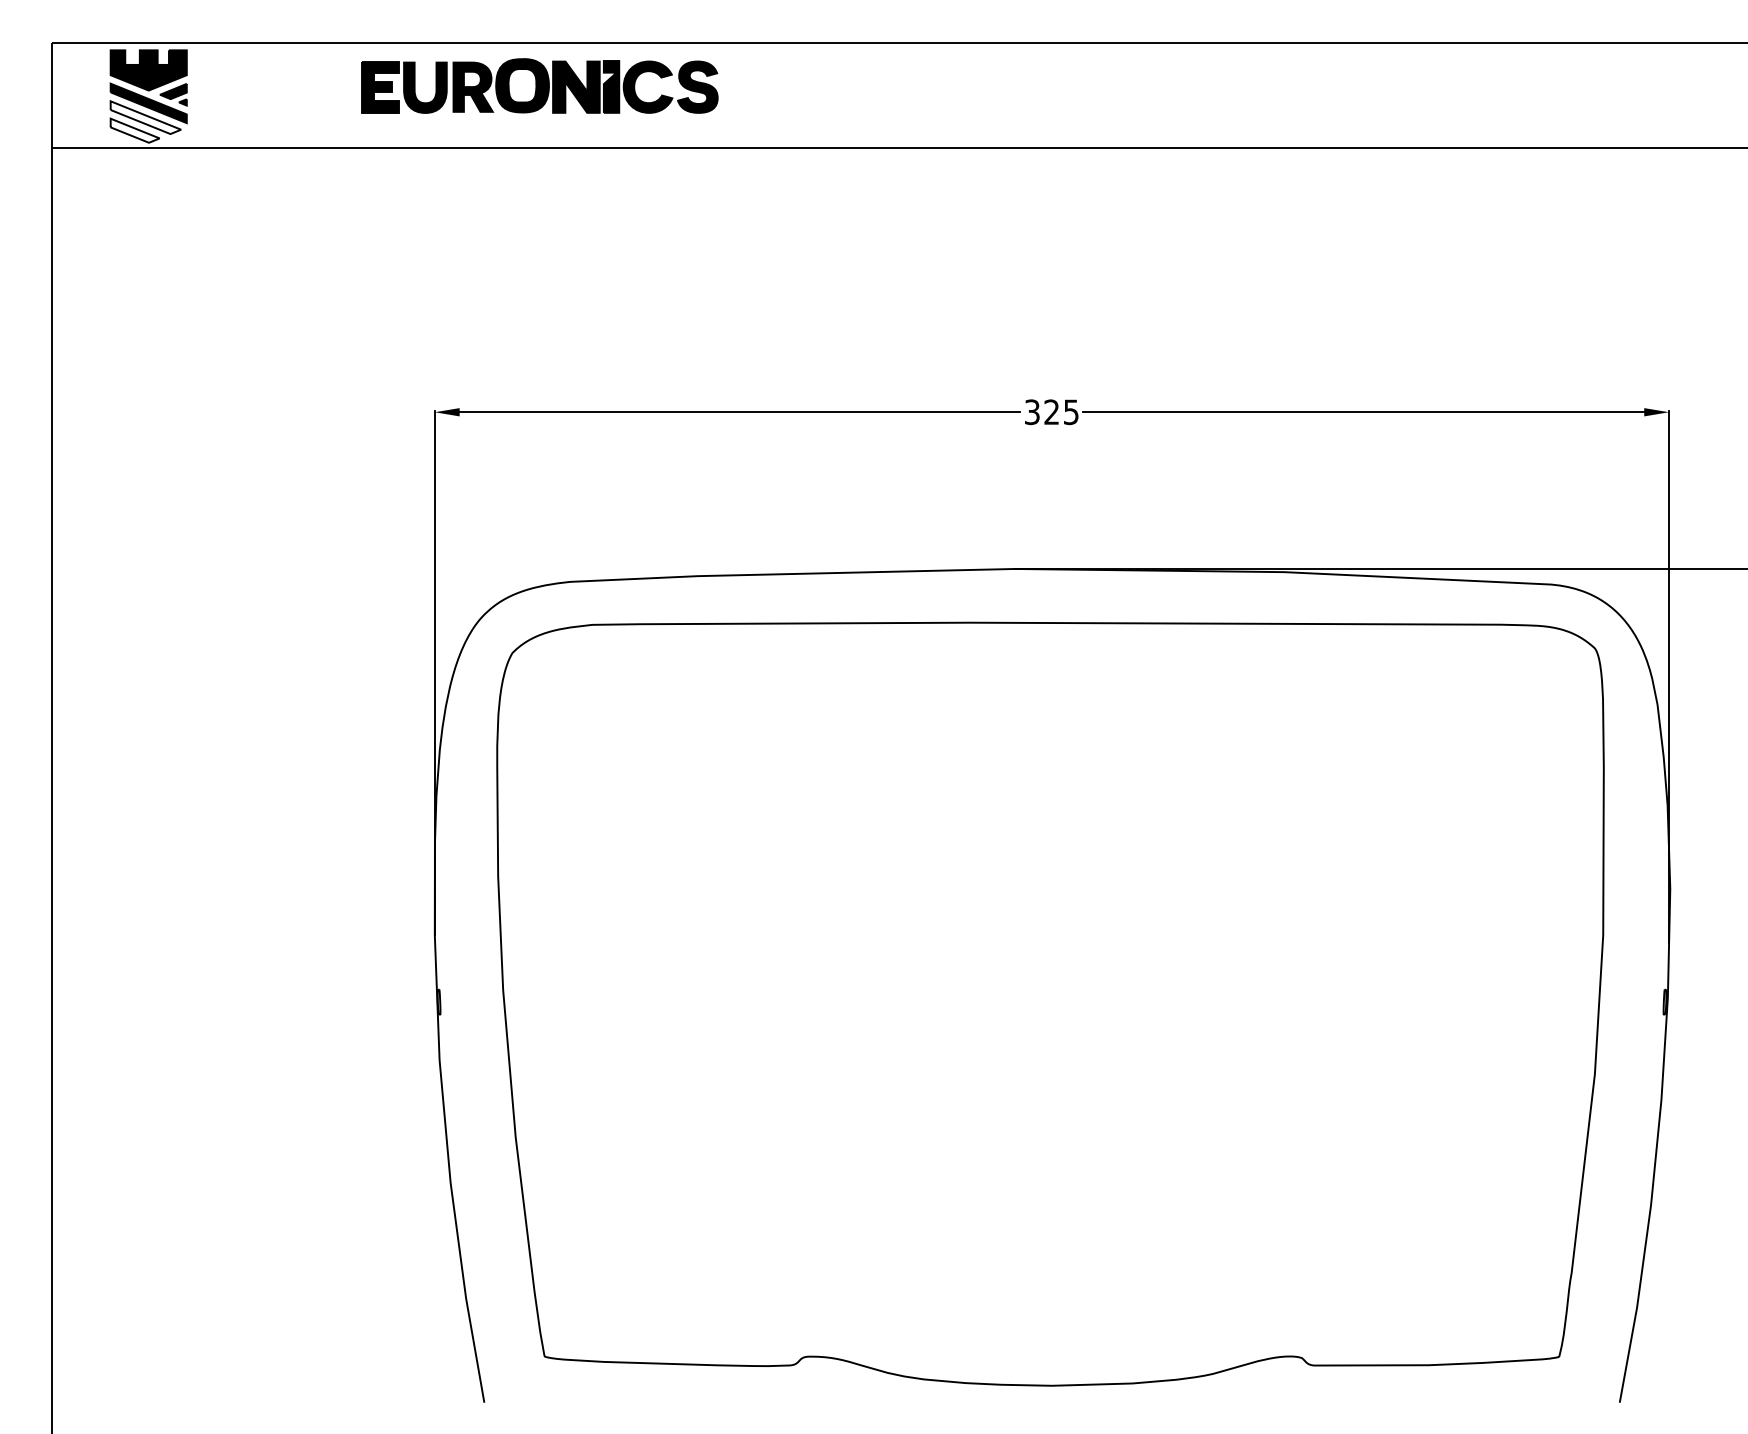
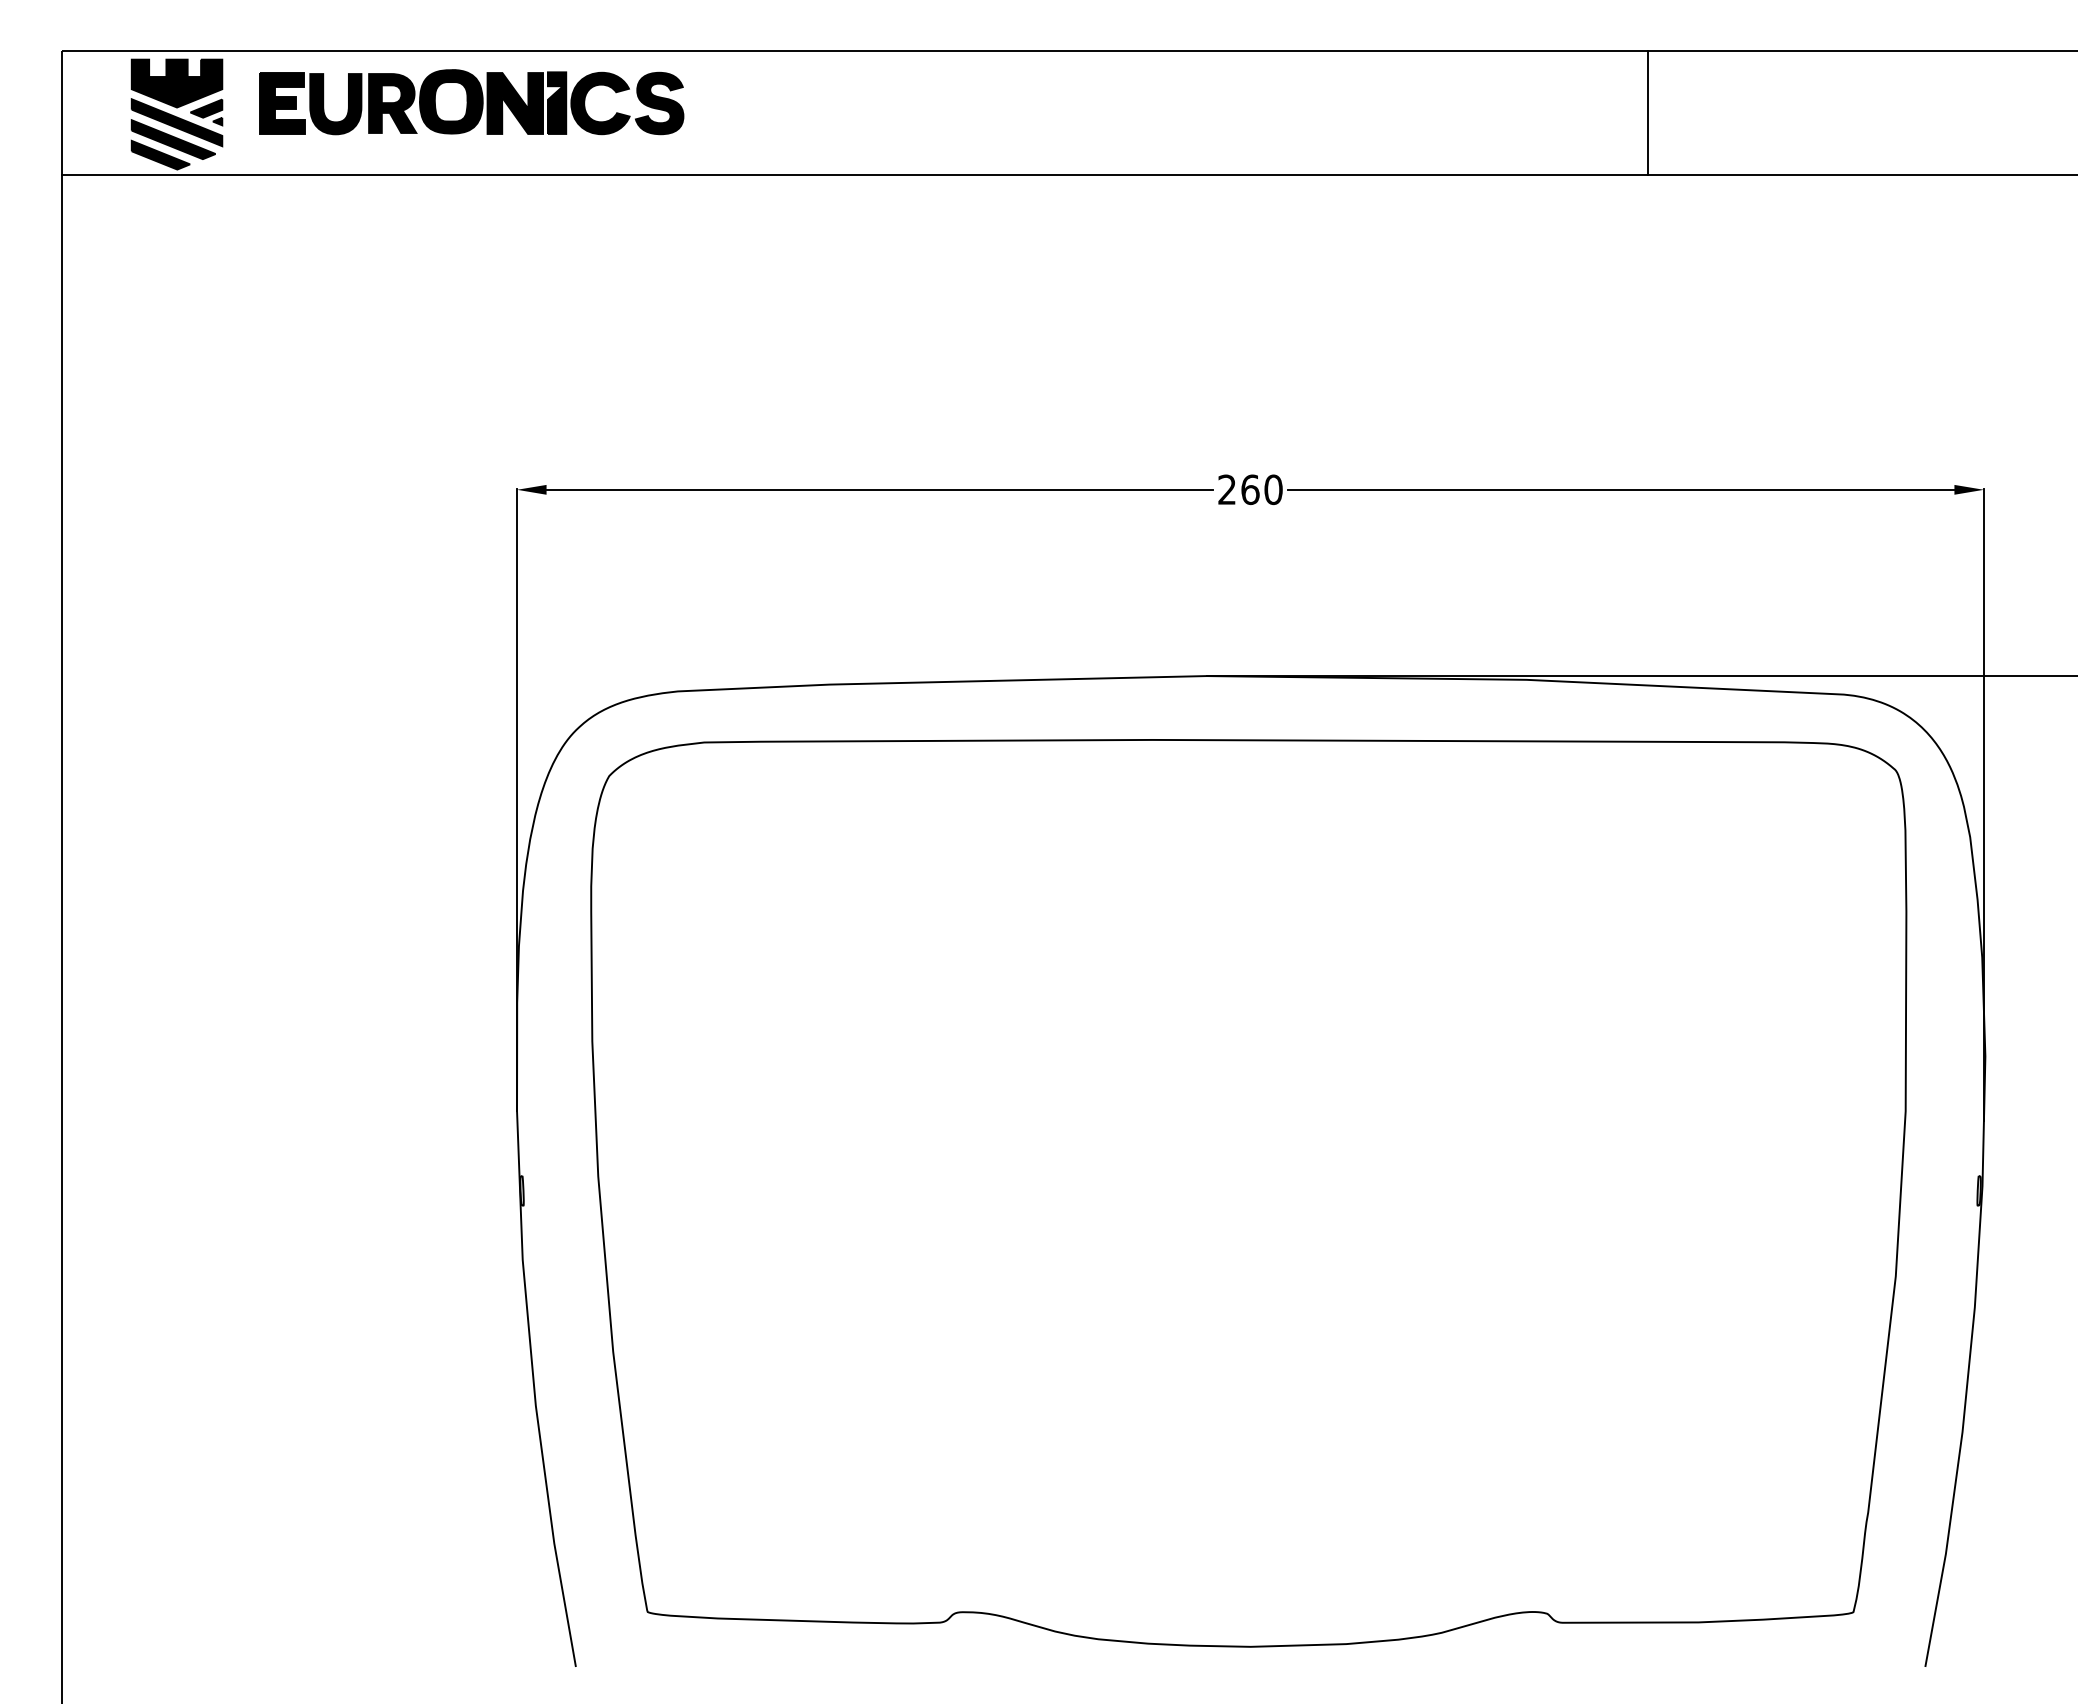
part: (539, 86) -> (471, 102), moved
line: (1386, 95) -> (1648, 113), added
fill: (145, 117) -> (173, 139), added
fill: (134, 130) -> (160, 154), added
text: (1051, 411) -> (1250, 489), 325 -> 260

